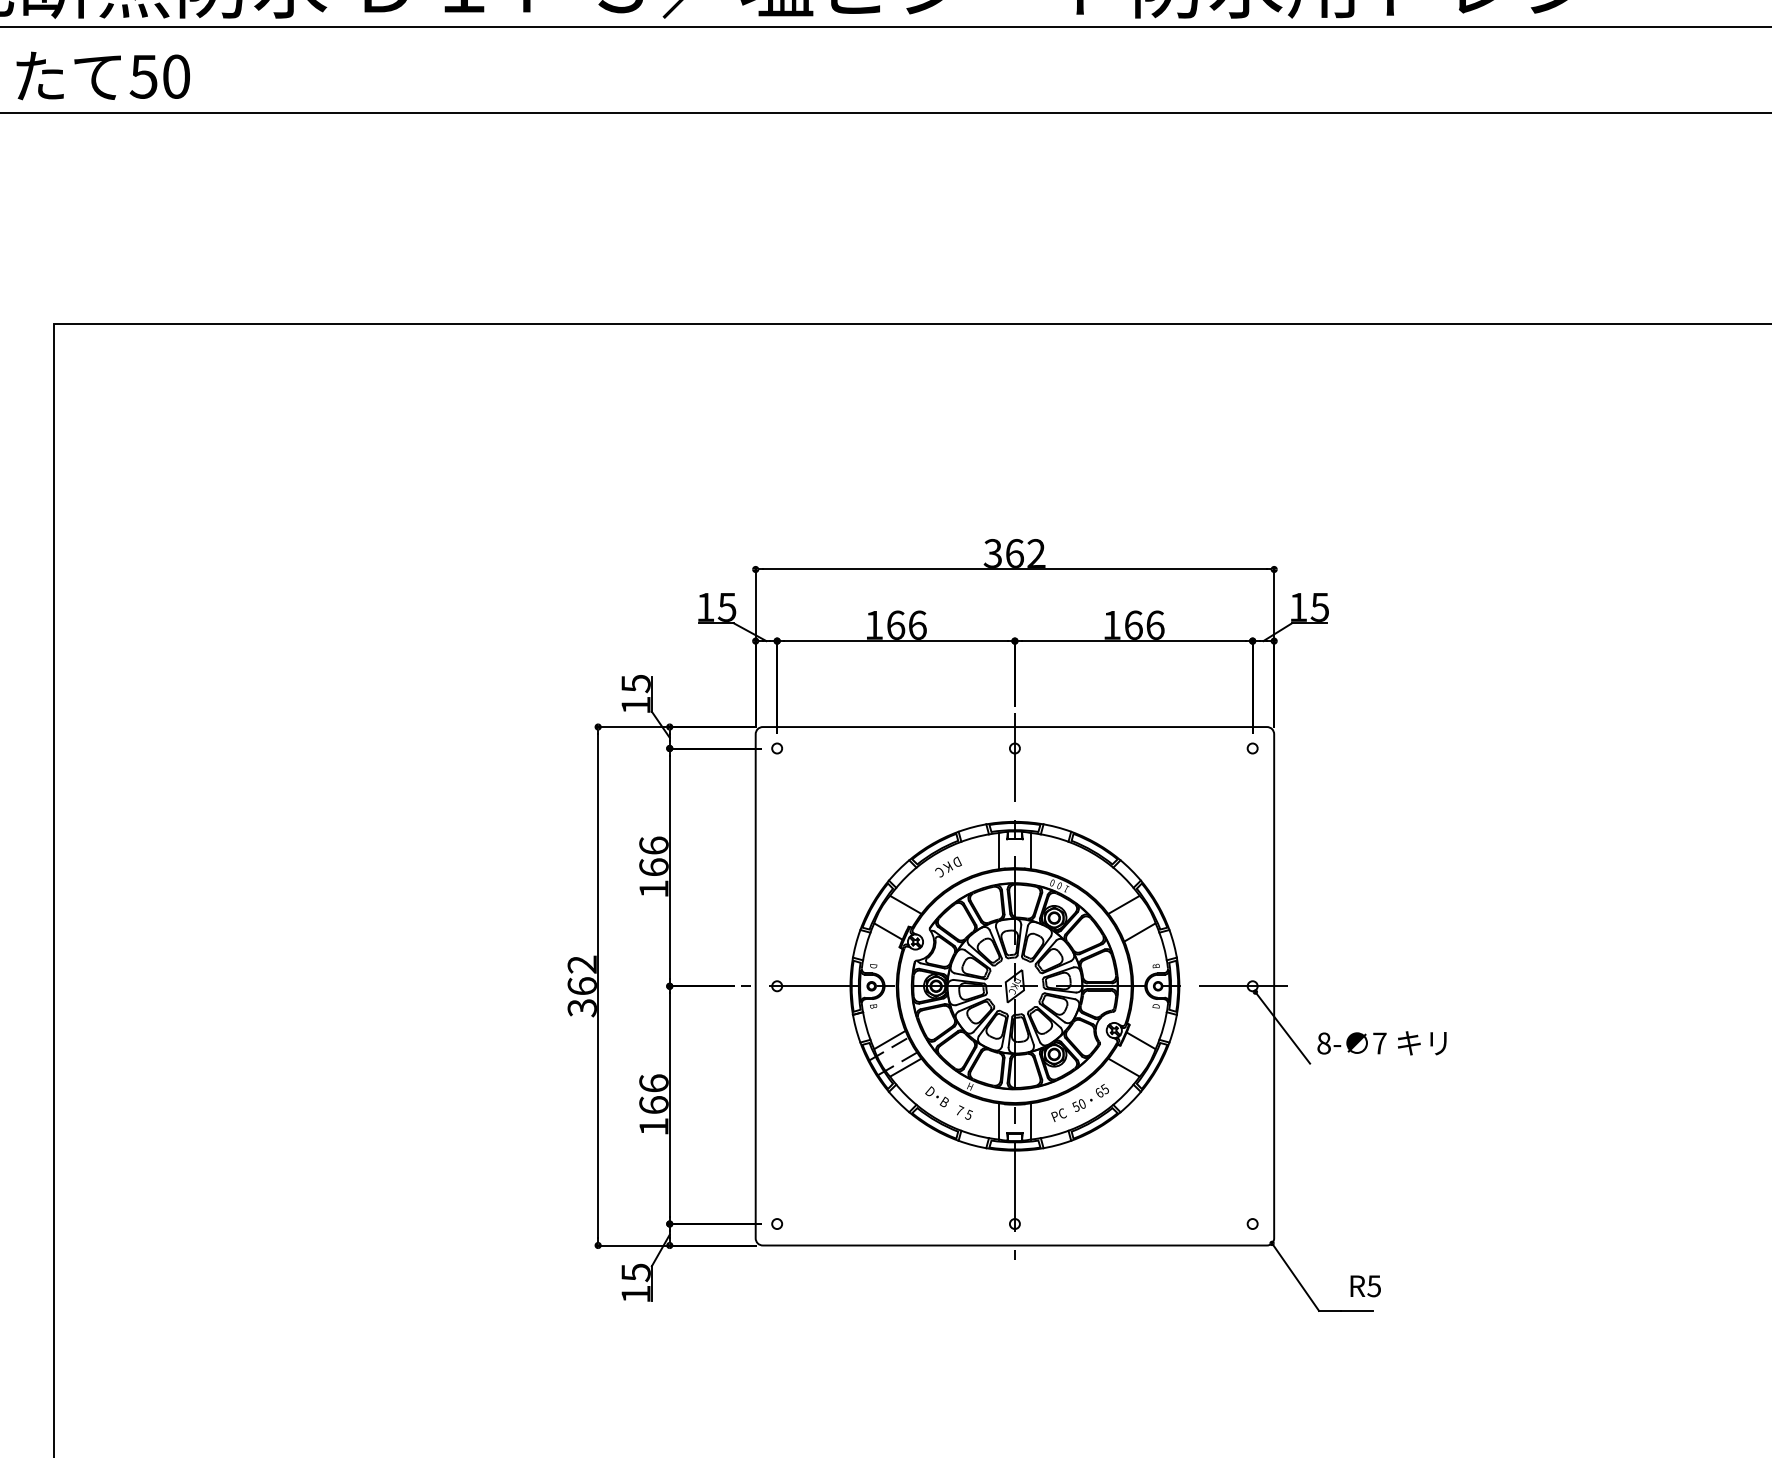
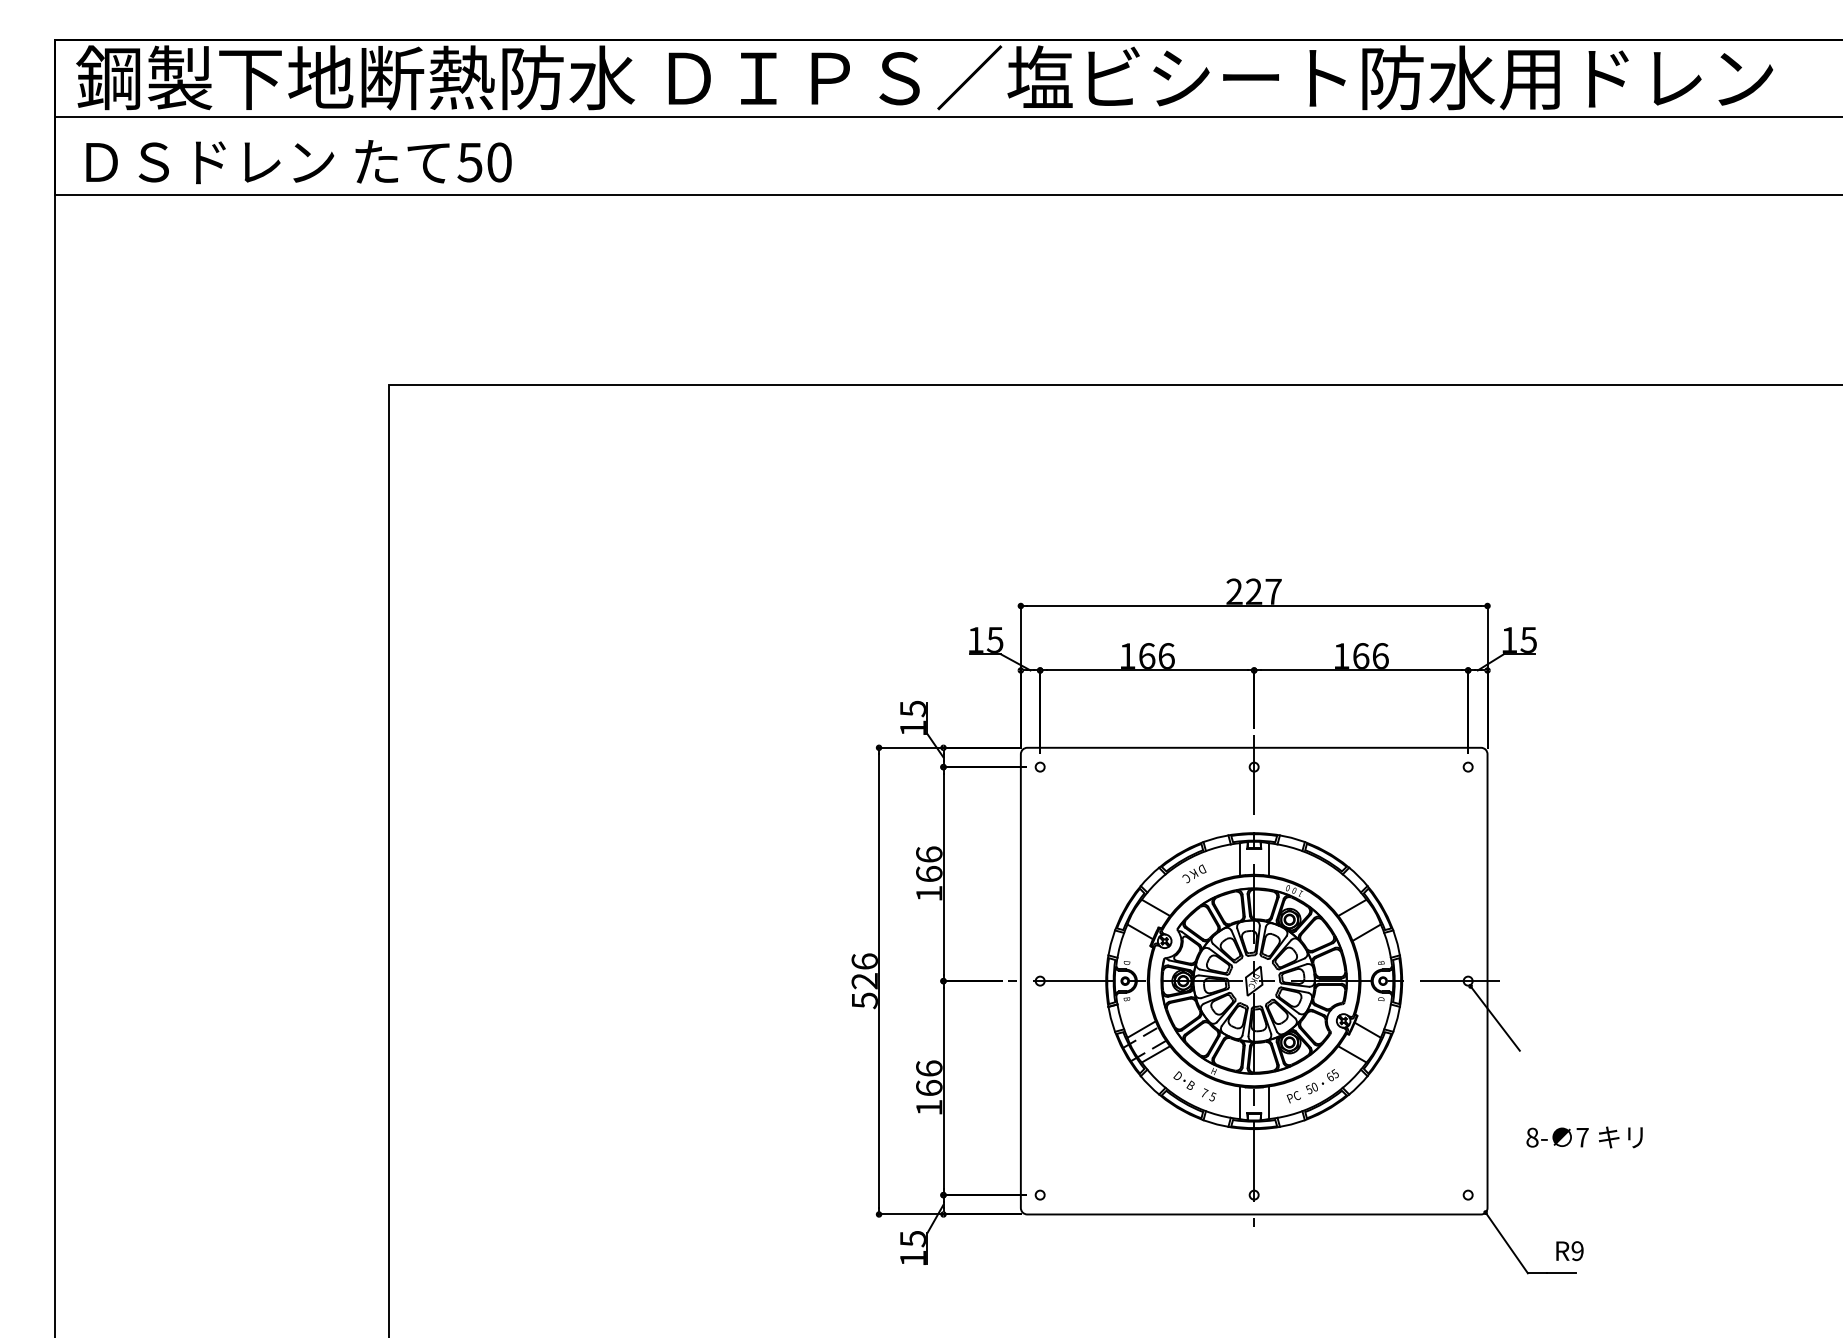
text: (1014, 553) -> (1253, 591), 362 -> 227
text: (581, 985) -> (864, 980), 362 -> 526
text: (1381, 1043) -> (1584, 1137), moved
text: (1374, 1285) -> (1577, 1250), R5 -> R9

